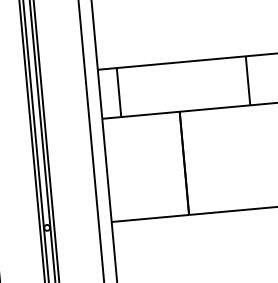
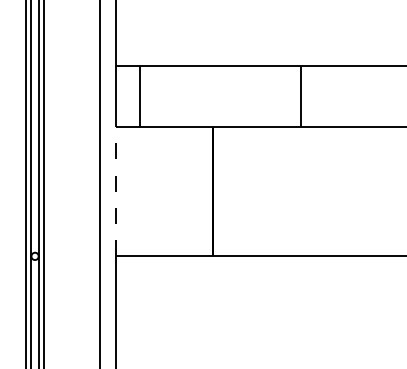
line: (106, 170) -> (115, 191), solid -> dashed

